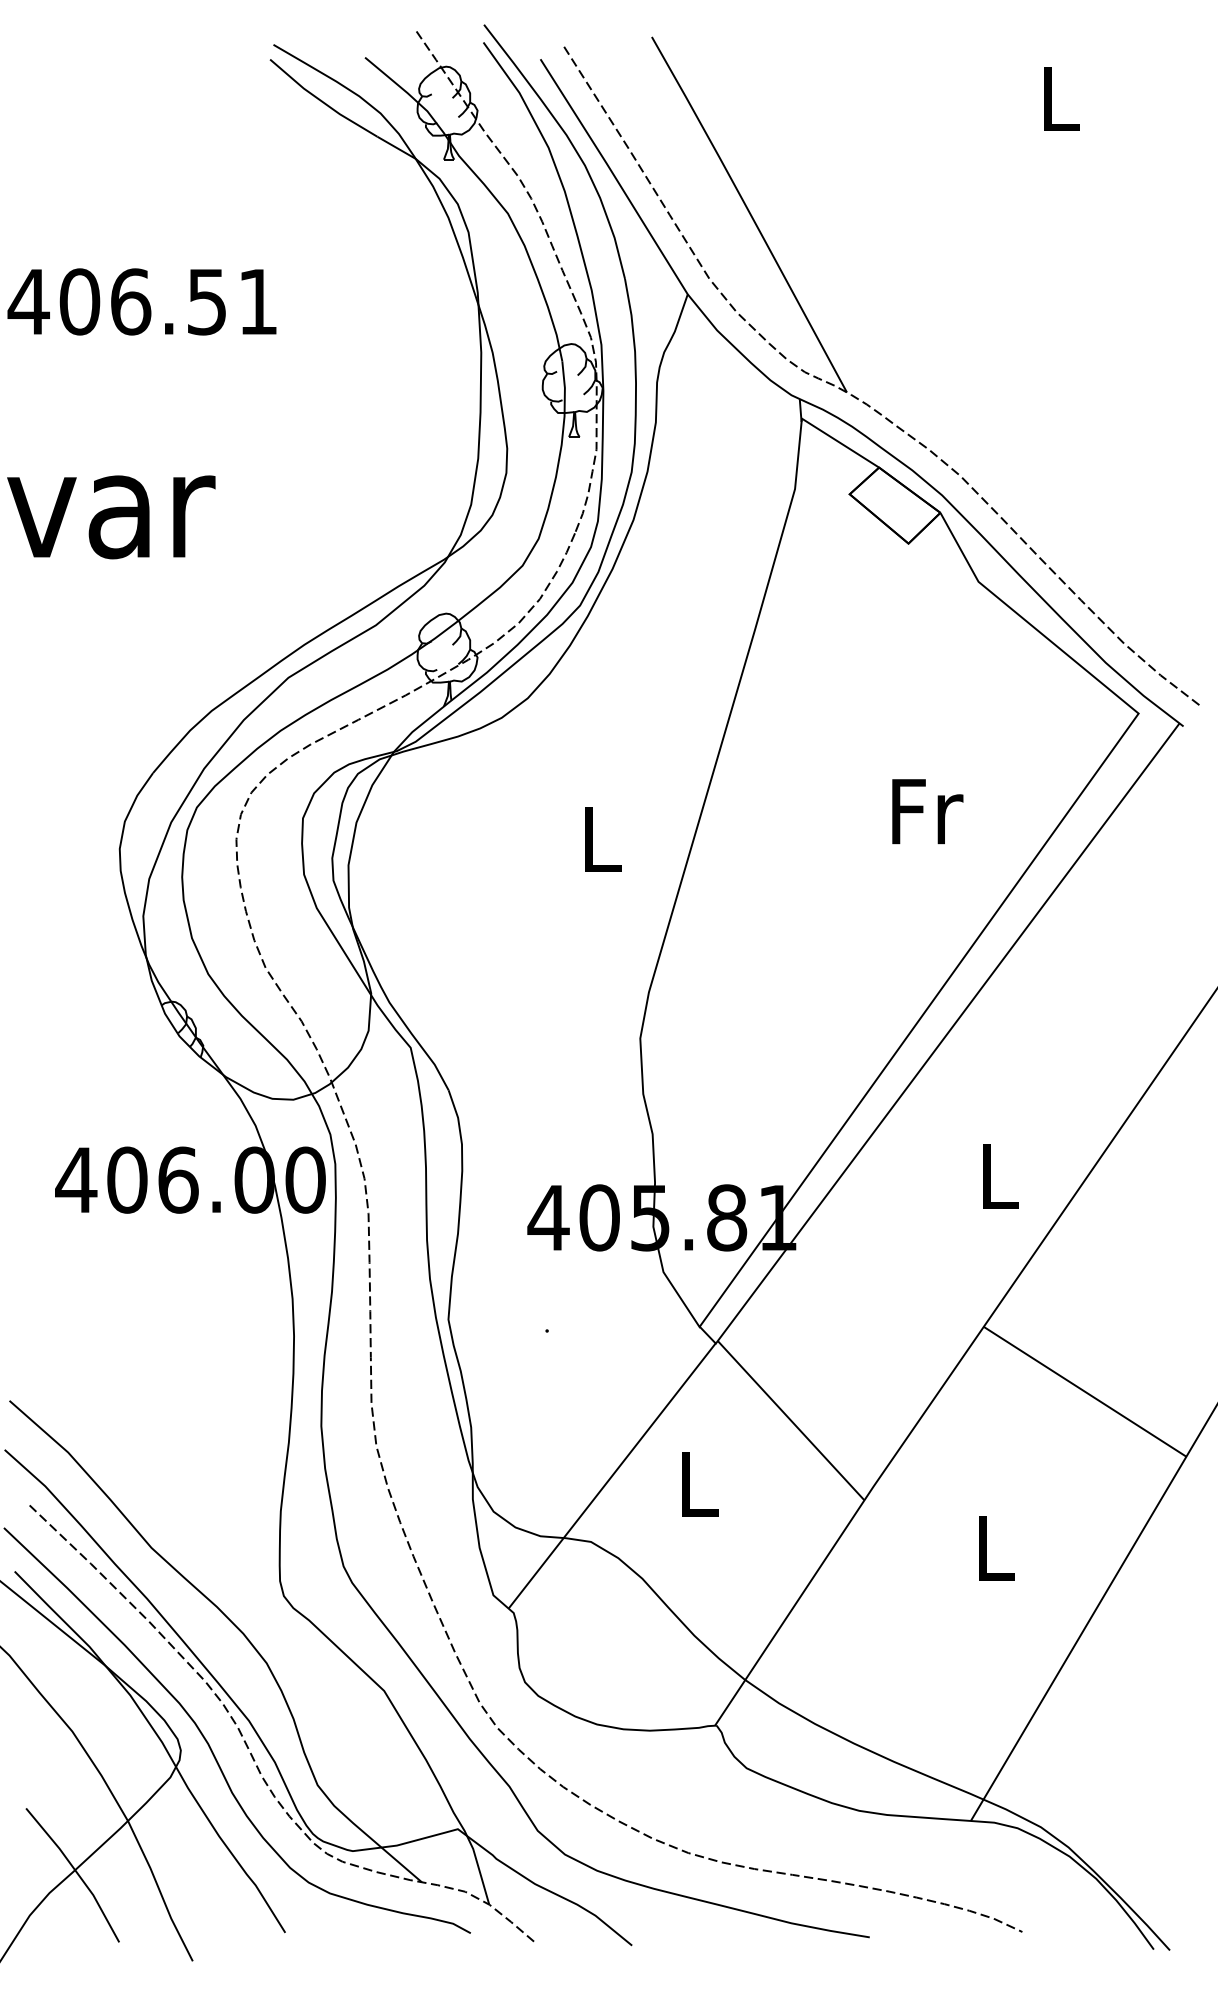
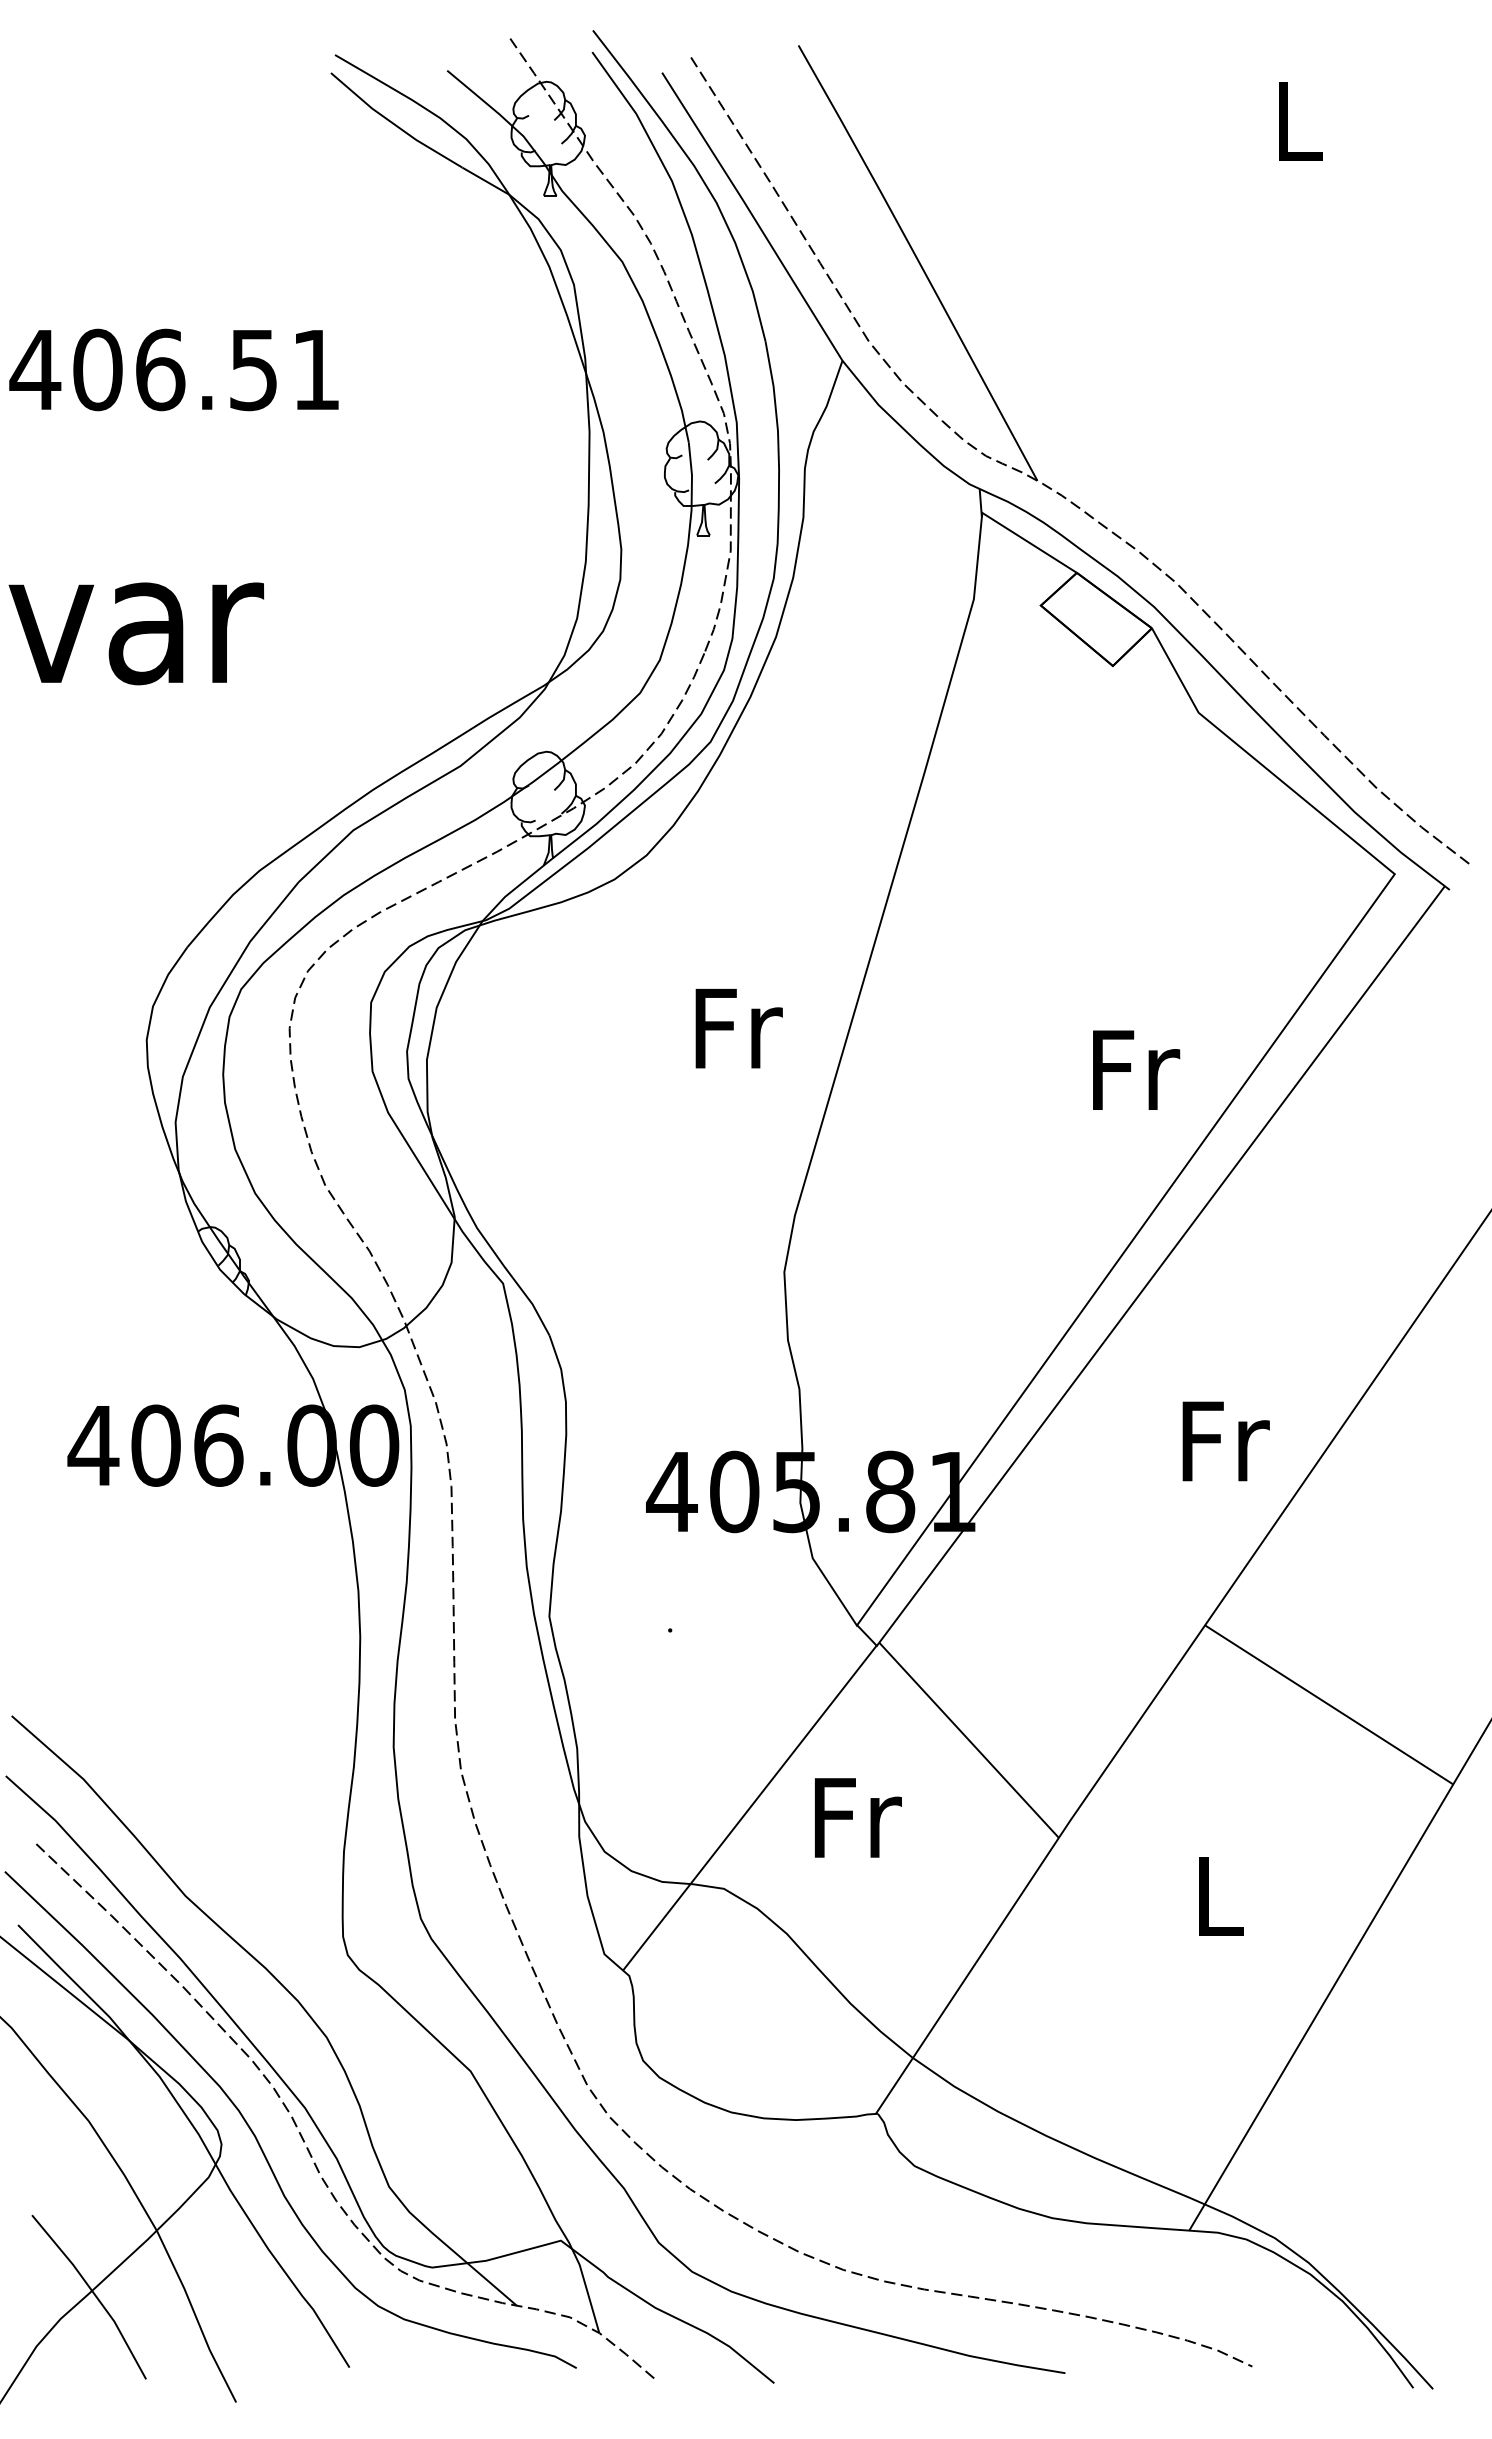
text: (927, 811) -> (1136, 1070), moved
text: (603, 839) -> (739, 1028), L -> Fr
text: (1000, 1176) -> (1225, 1441), L -> Fr
text: (700, 1483) -> (858, 1817), L -> Fr

